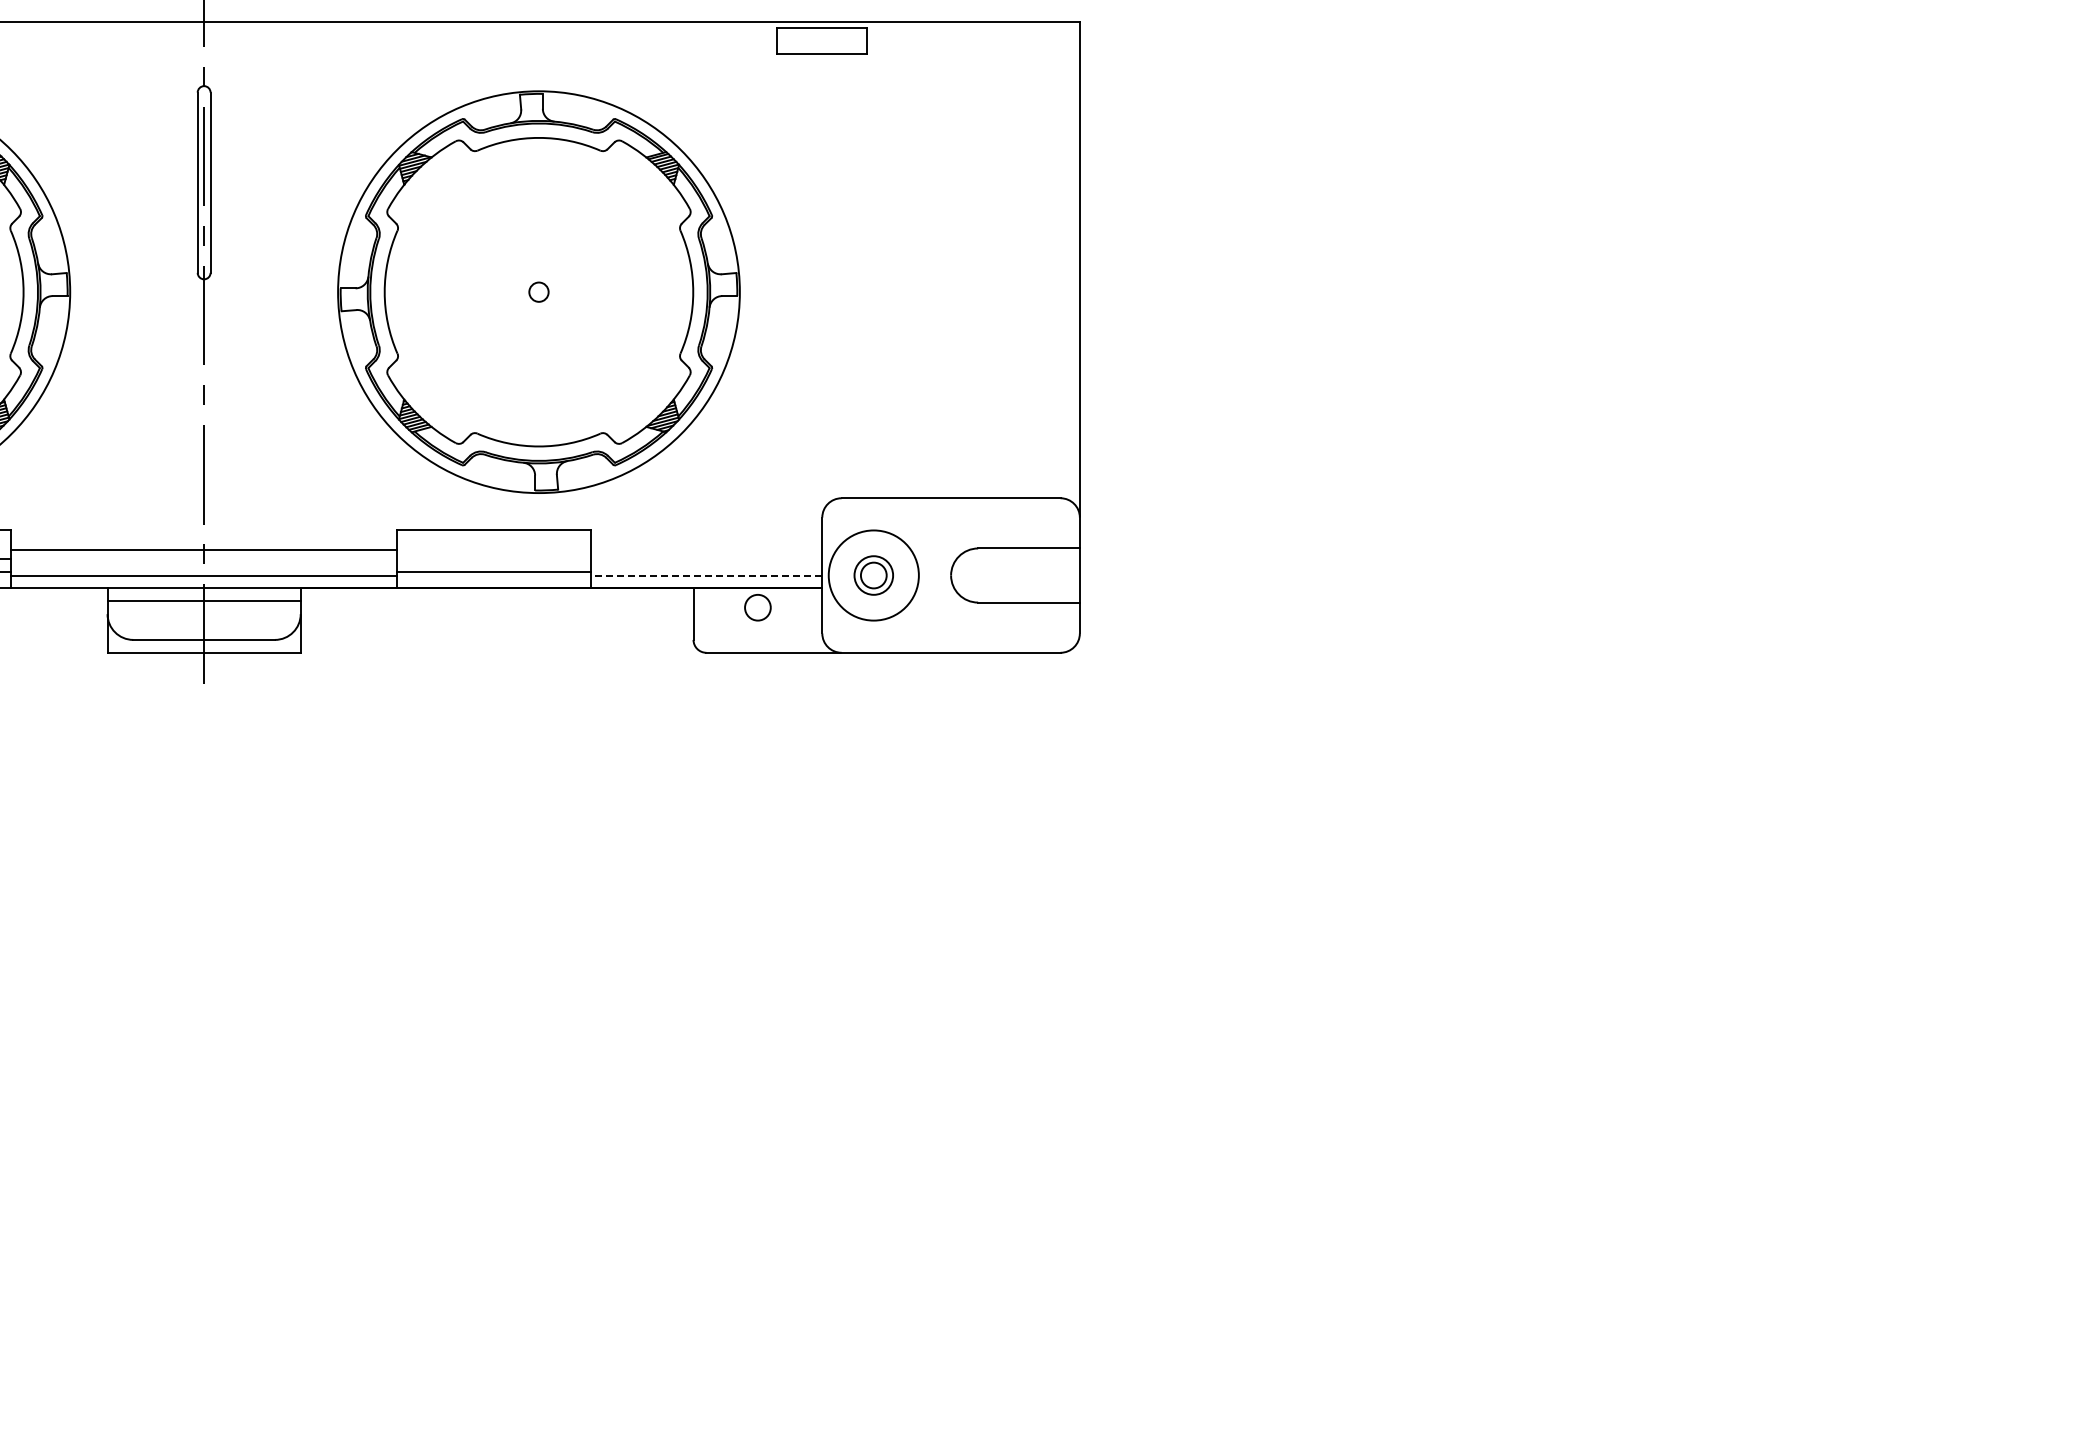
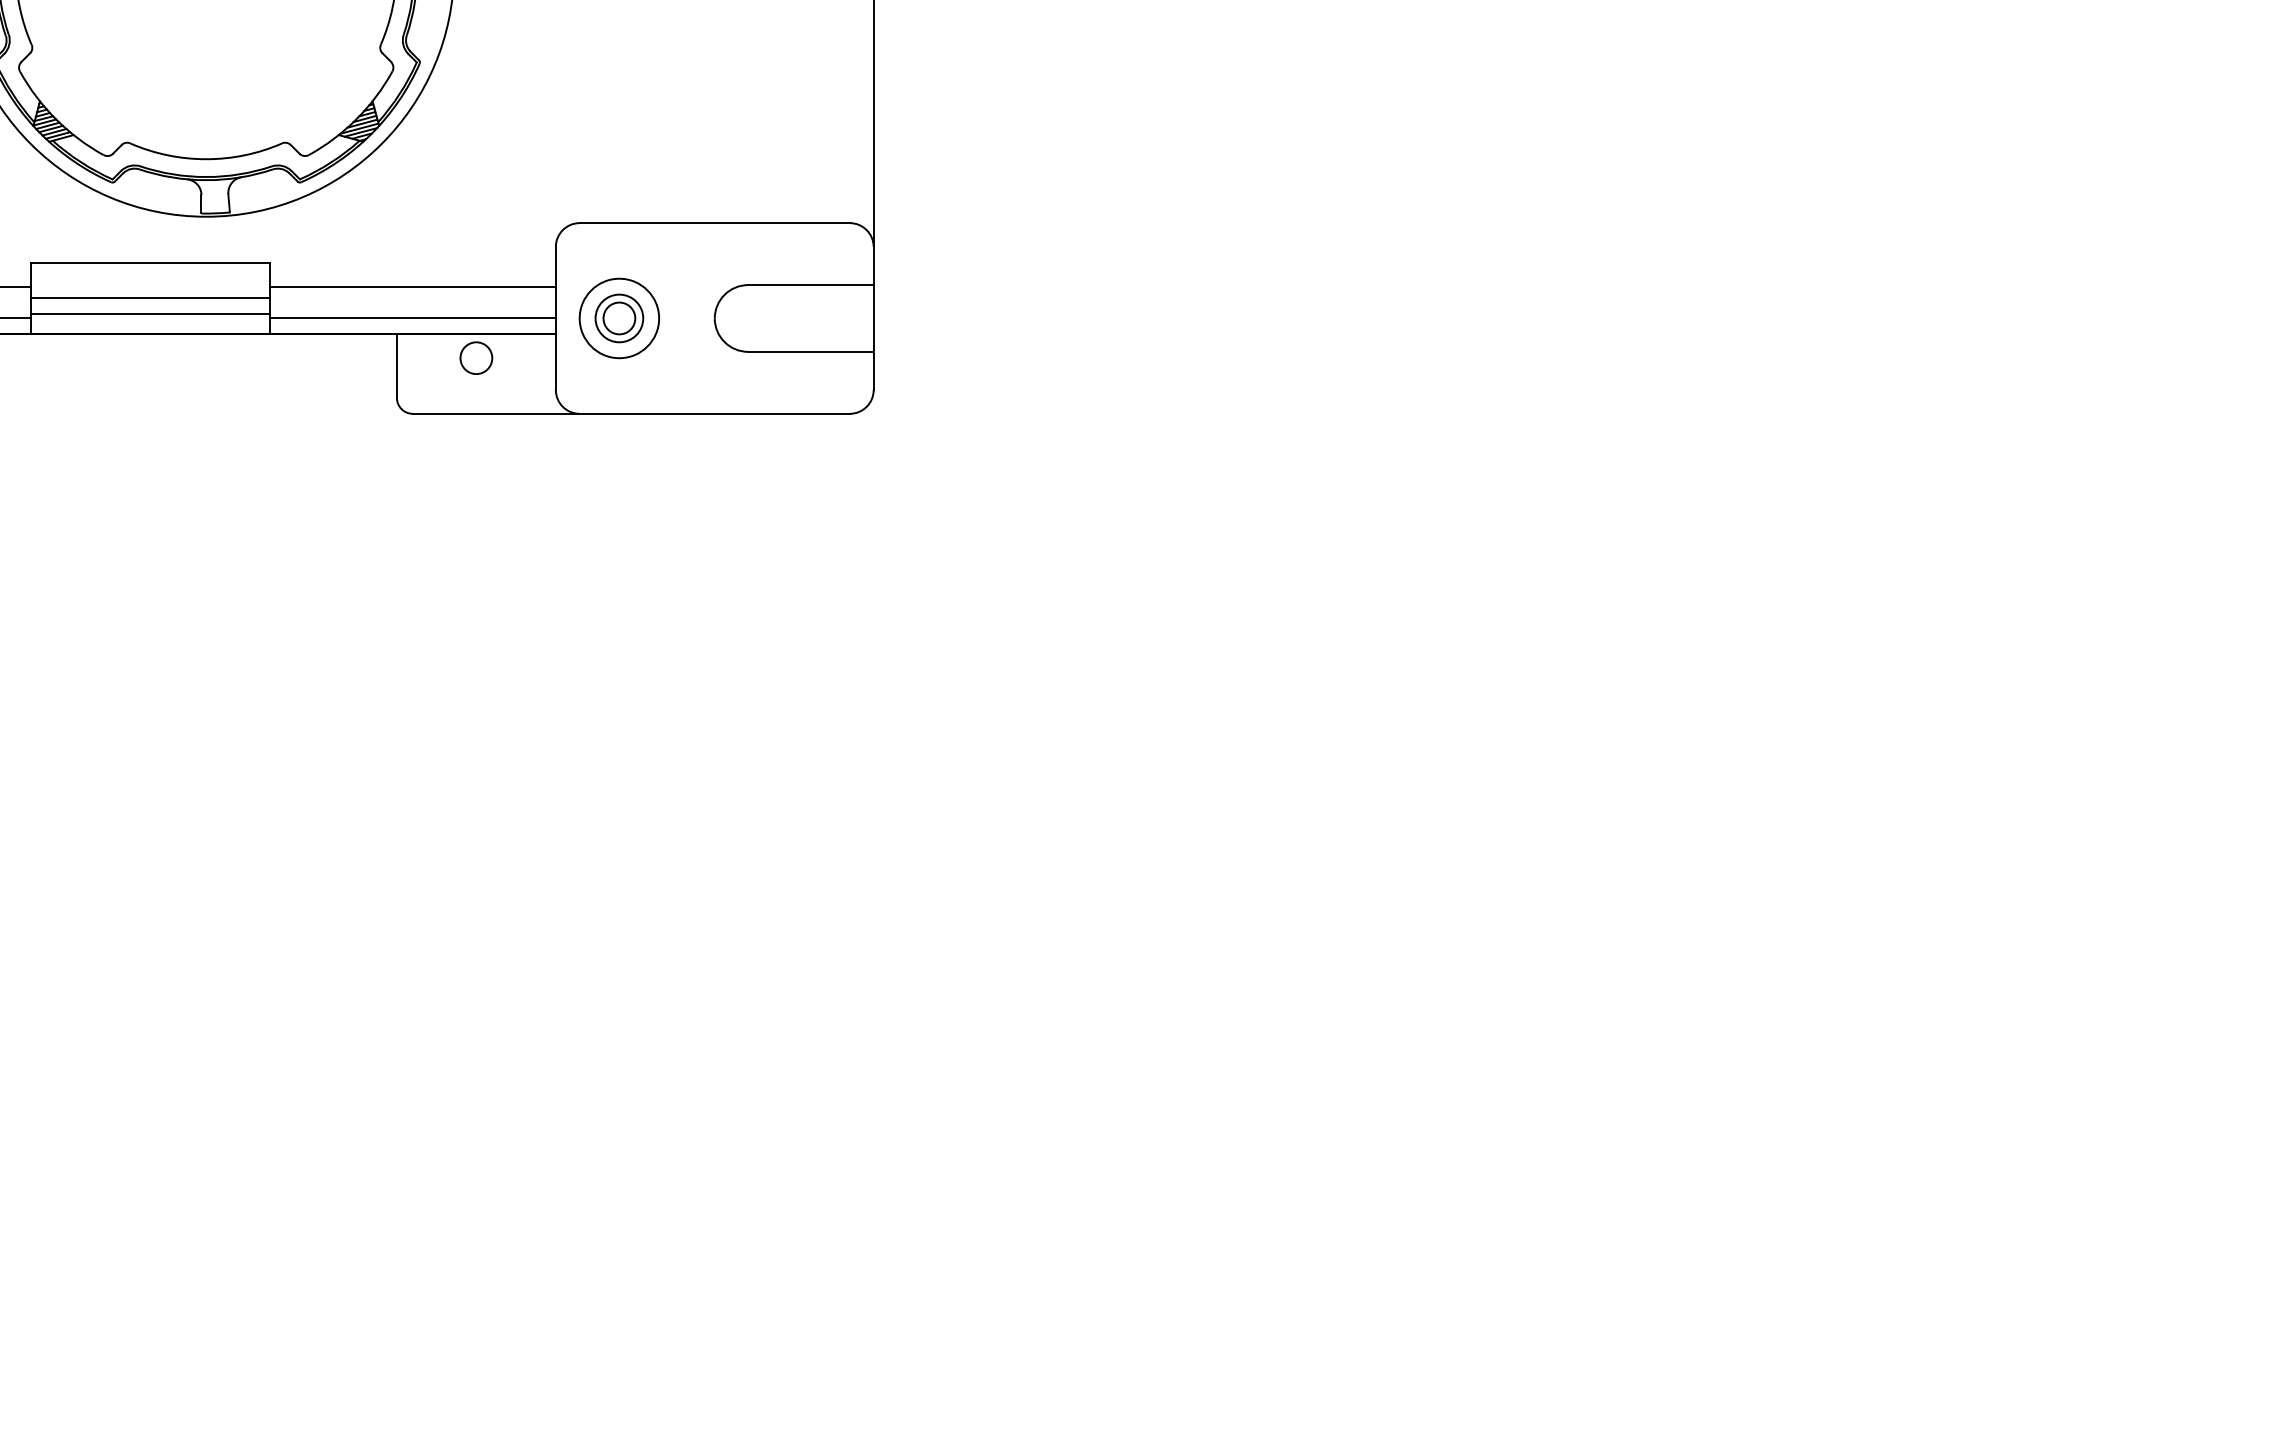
line: (706, 549) -> (412, 286), added
line: (493, 558) -> (150, 297), added
line: (706, 575) -> (412, 318), dashed -> solid
circle: (873, 575) -> (619, 318), size x0.71

